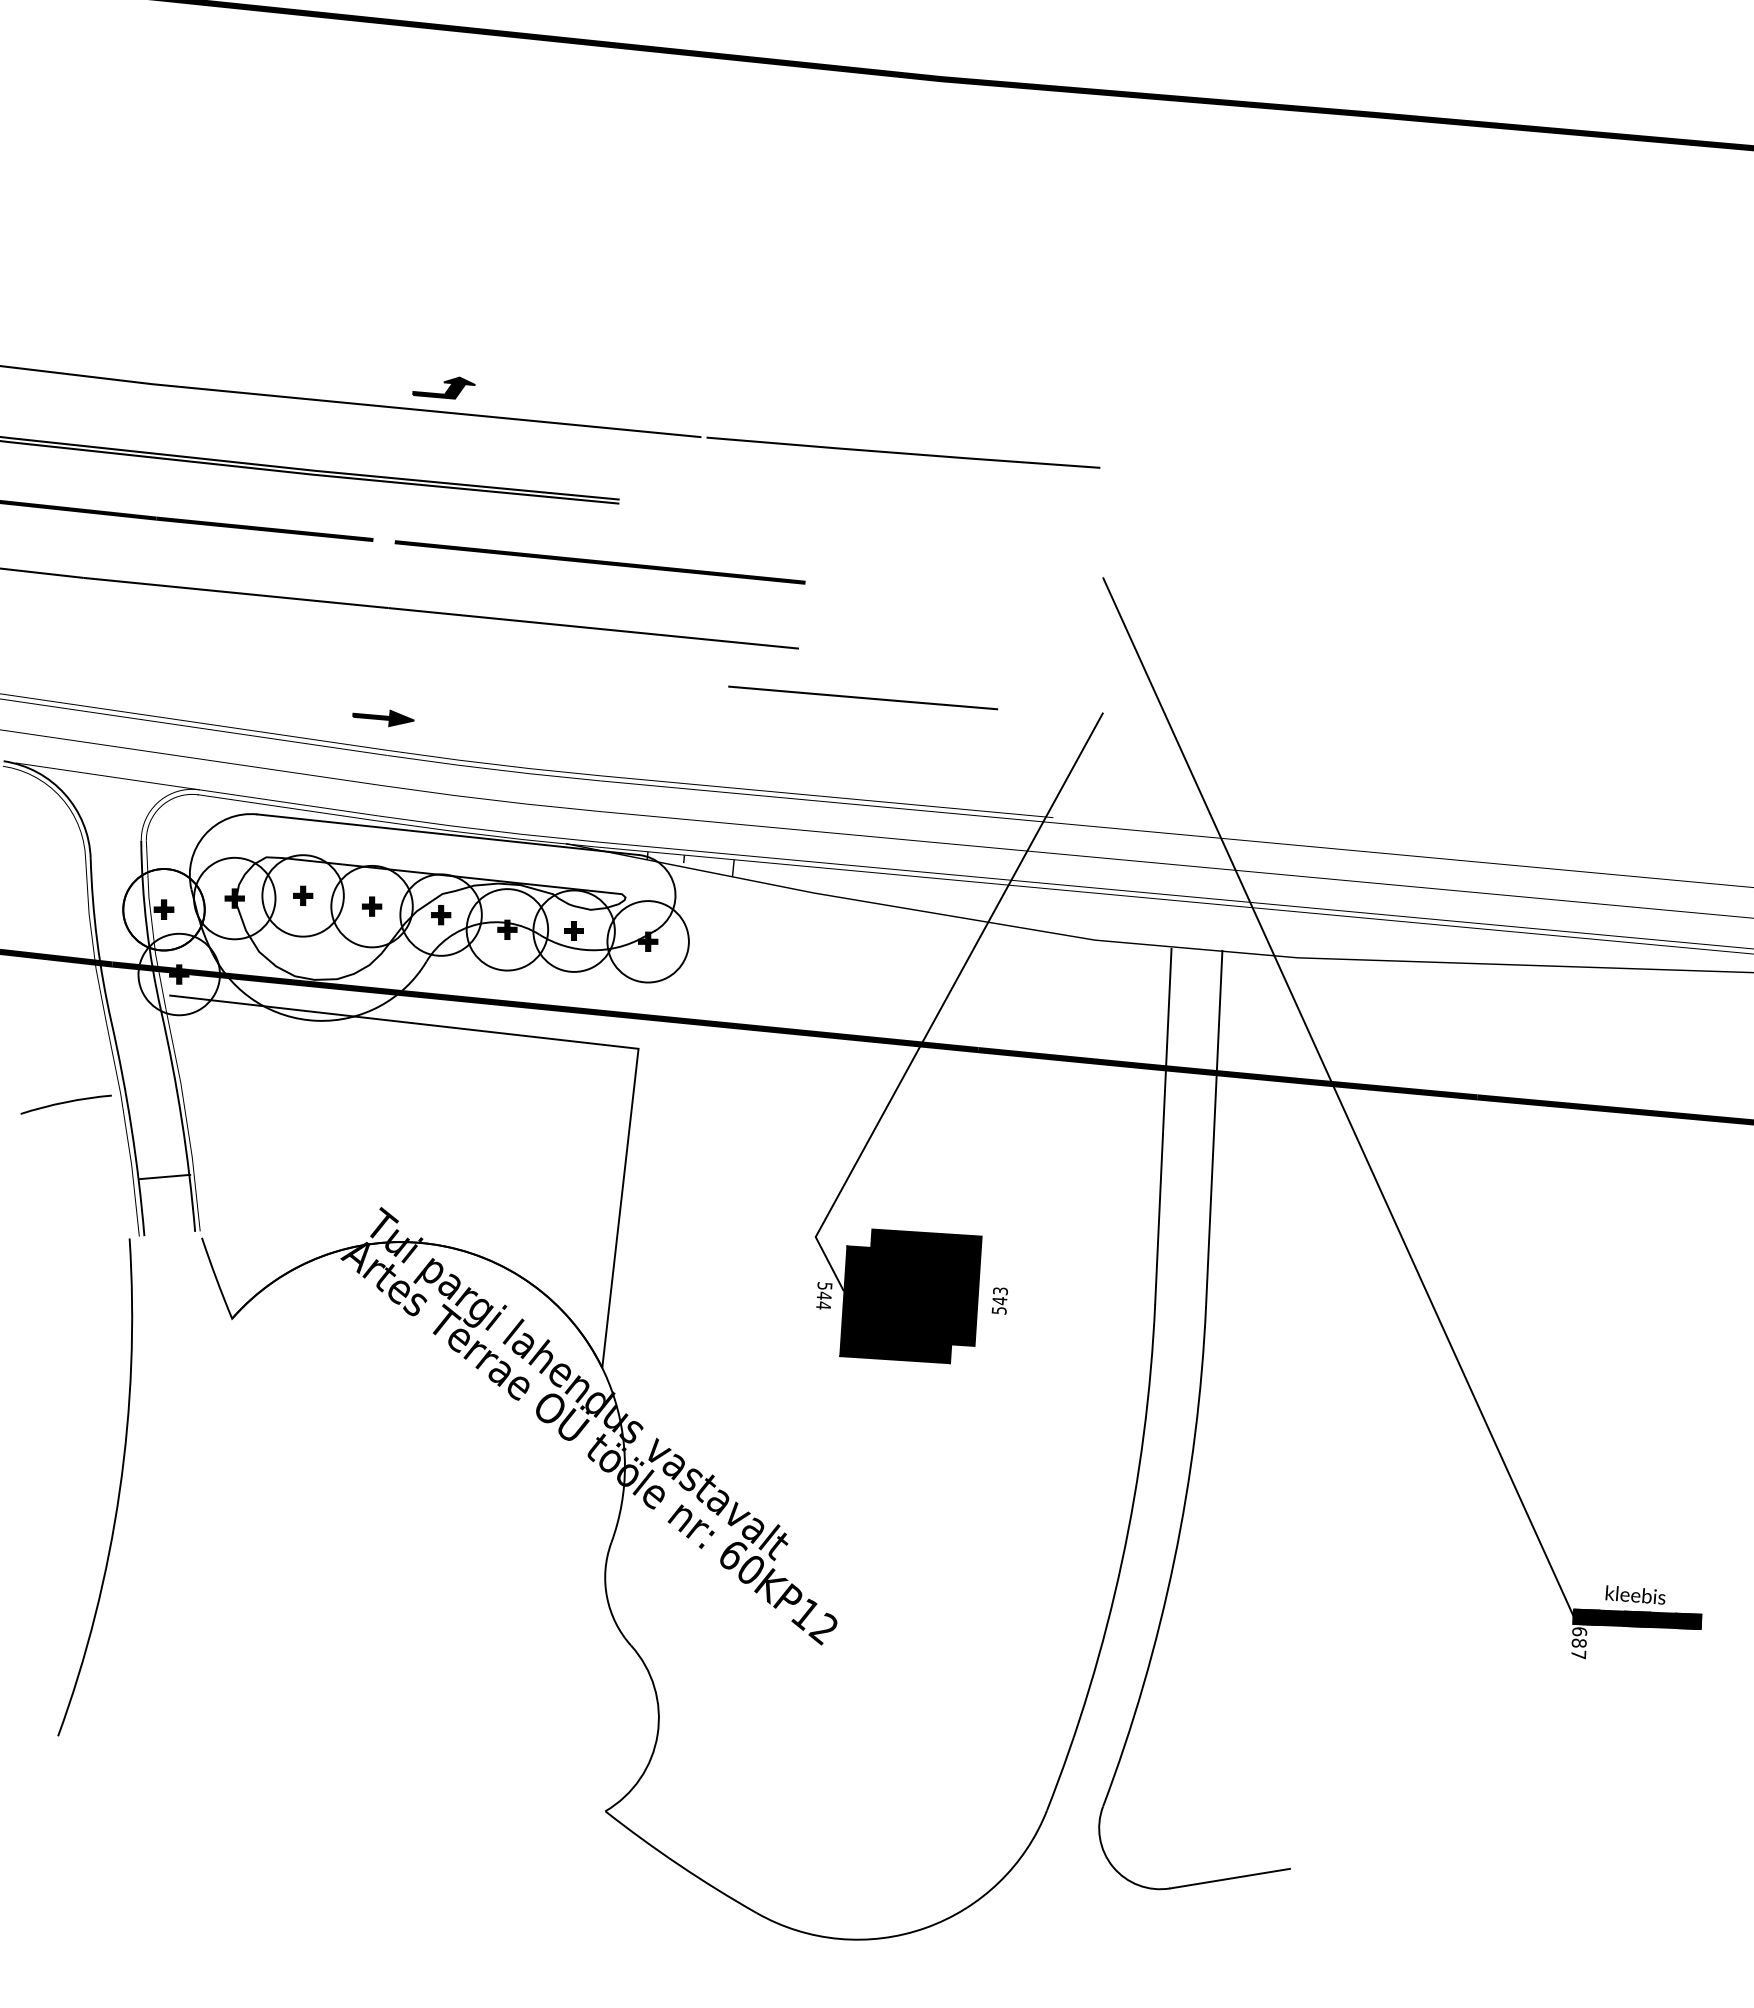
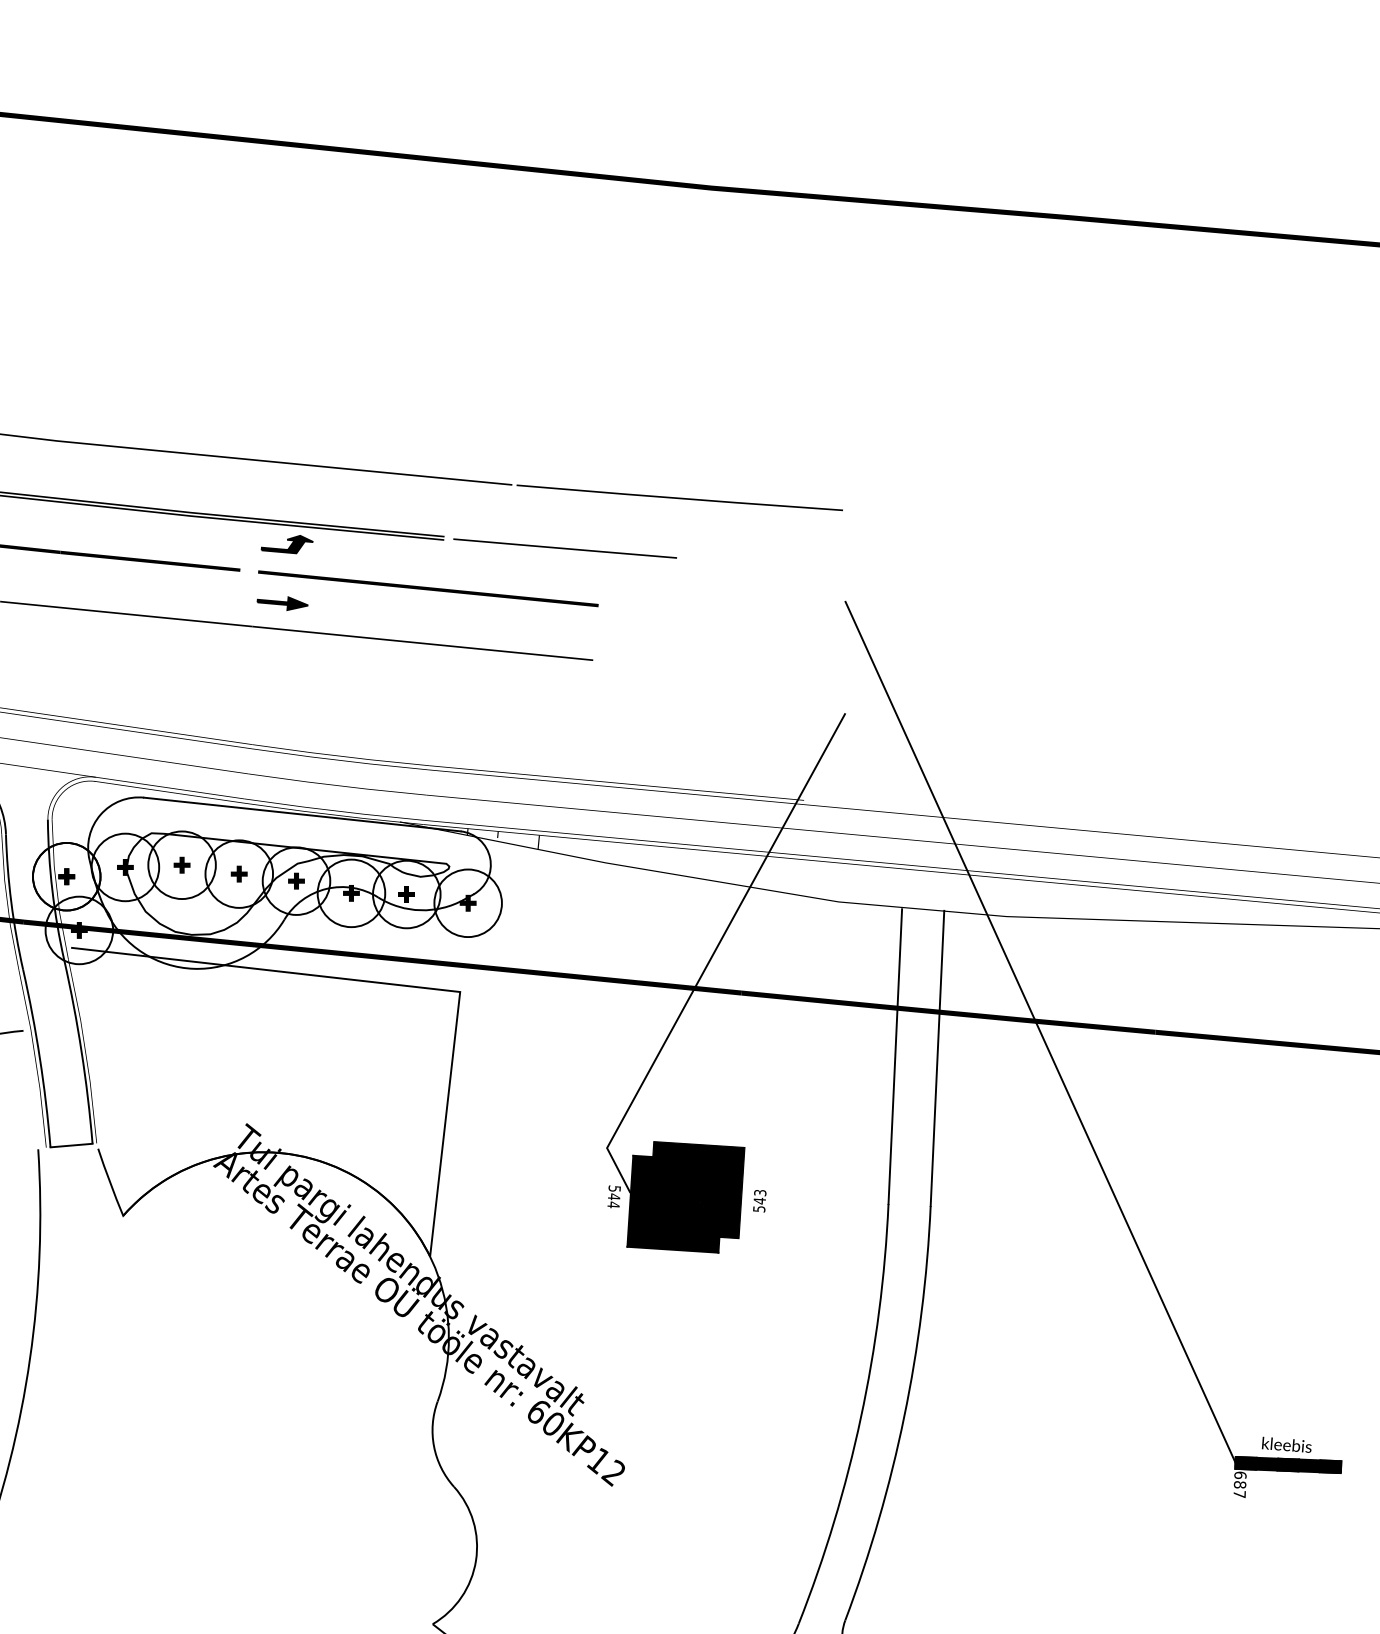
part: (443, 387) -> (286, 544), moved
line: (863, 697) -> (565, 548), moved
part: (383, 718) -> (282, 603), moved
line: (164, 1176) -> (71, 1145), moved

